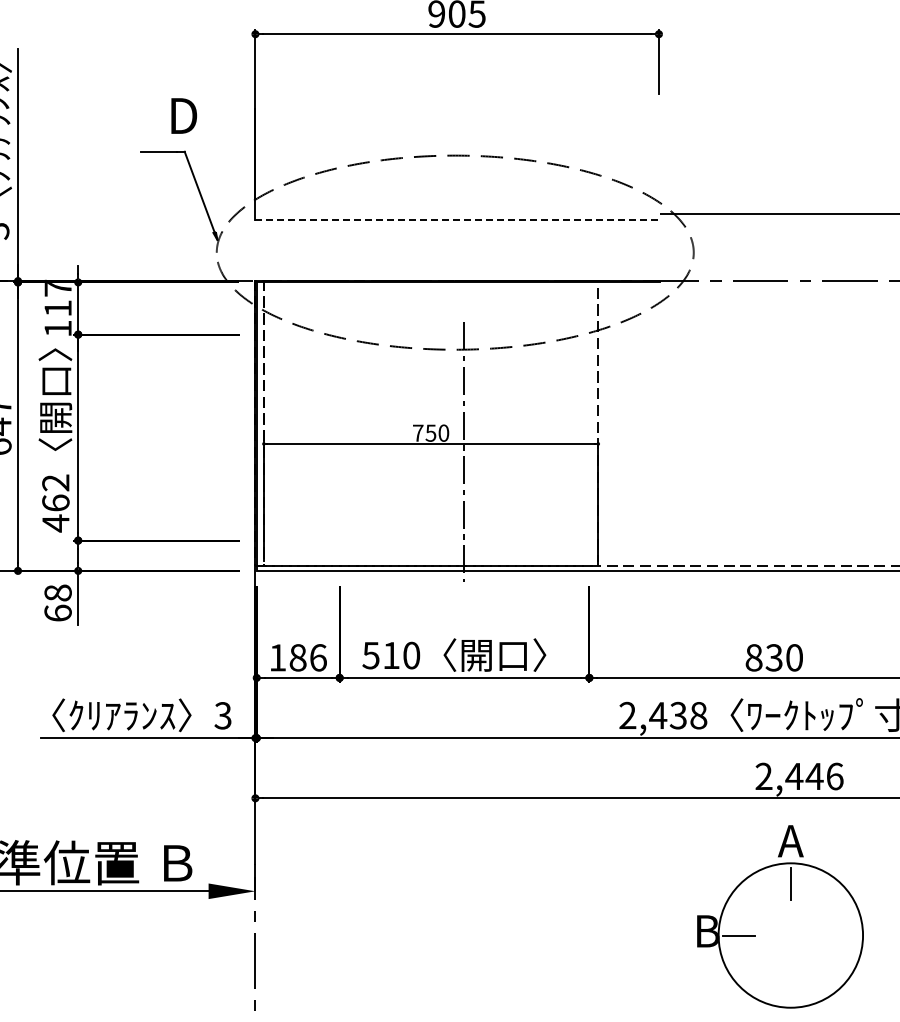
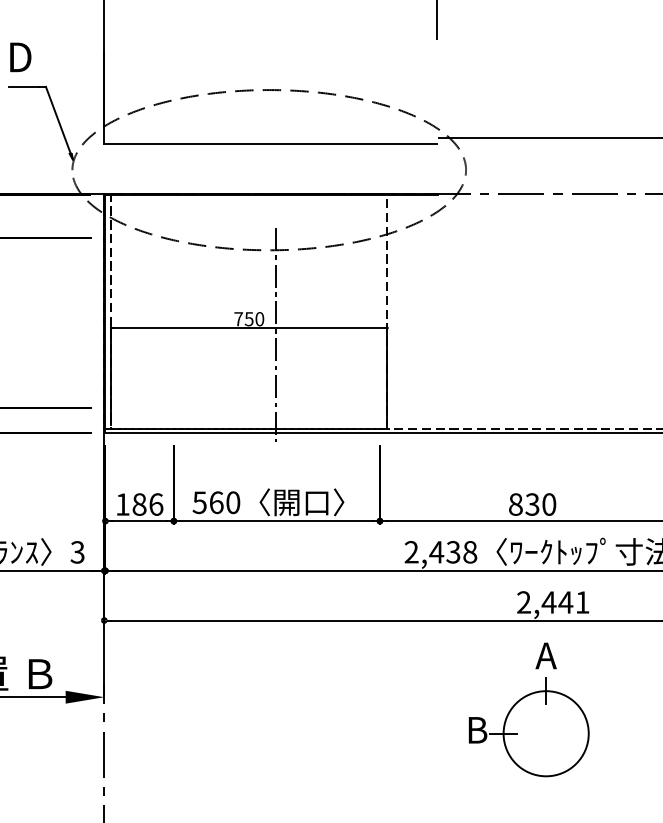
text: (183, 115) -> (20, 56), moved
line: (457, 220) -> (271, 143), dashed -> solid
text: (391, 655) -> (216, 502), 510 -> 560
text: (835, 776) -> (583, 602), 2,446 -> 2,441
circle: (790, 935) -> (545, 733), size x0.71

